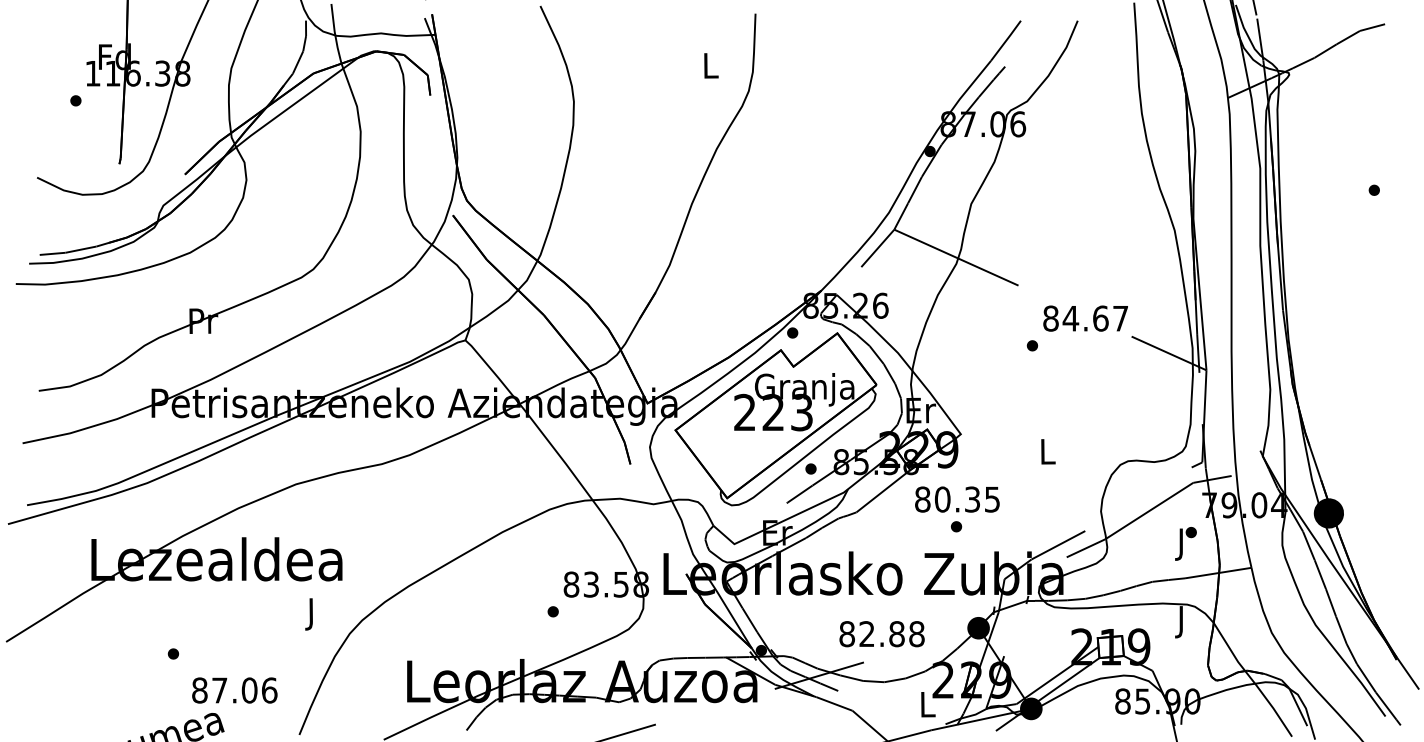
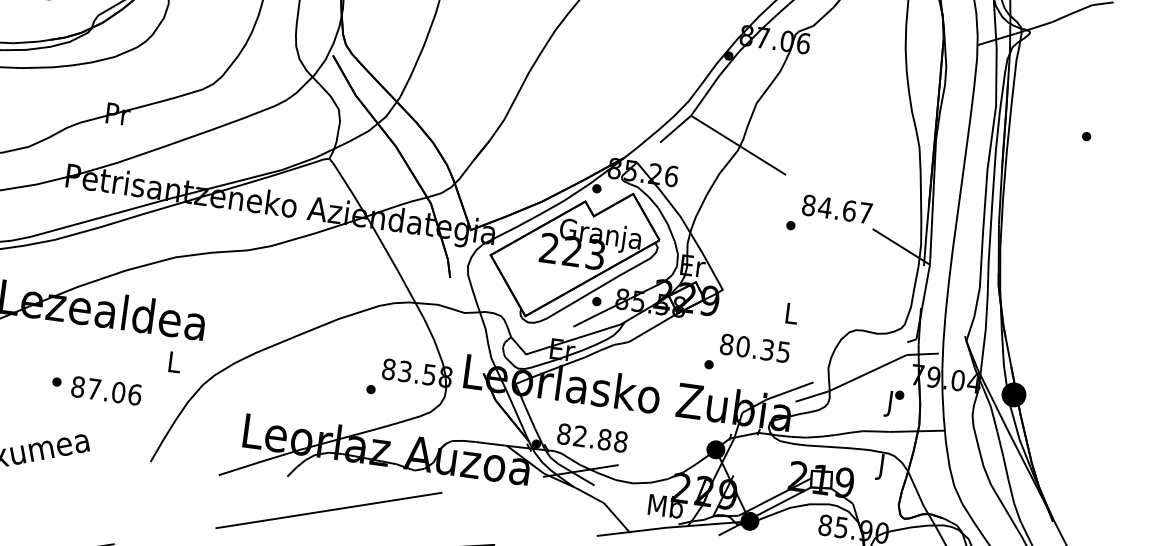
text: (957, 499) -> (755, 348), moved
text: (312, 614) -> (174, 365), J -> L
text: (881, 634) -> (592, 438), moved
text: (234, 690) -> (106, 390), moved
text: (927, 703) -> (665, 505), L -> Mb

